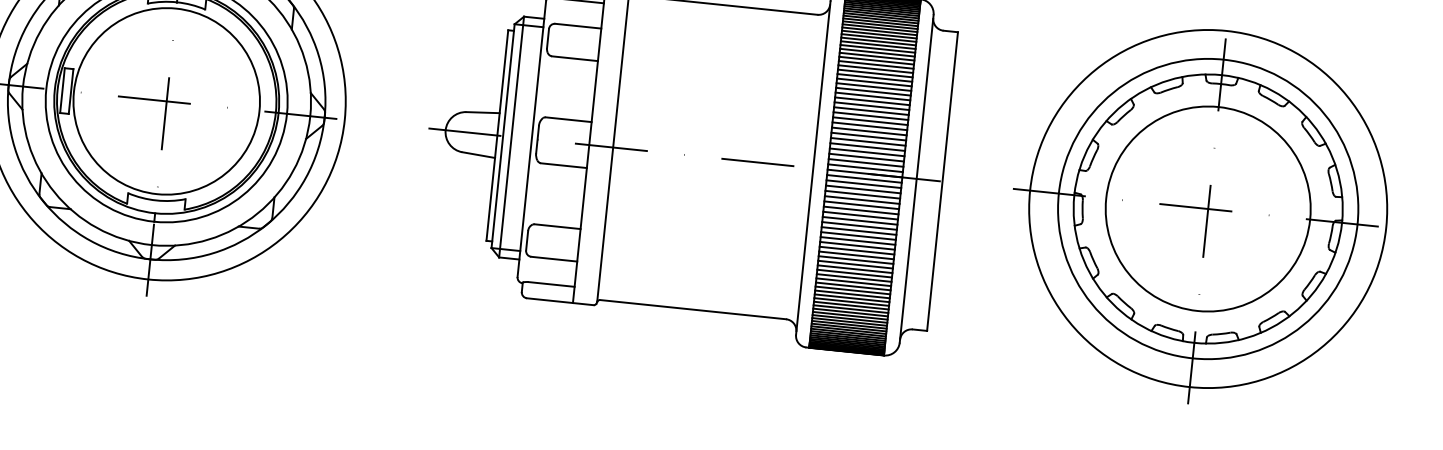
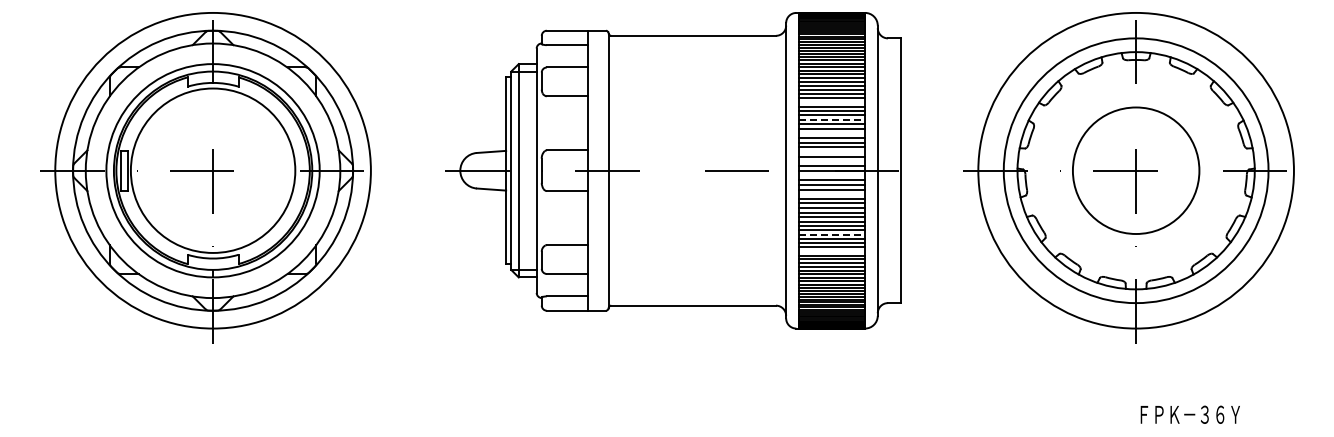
line: (872, 96) -> (831, 102), removed
line: (871, 115) -> (832, 119), solid -> dashed
line: (868, 131) -> (831, 133), removed
line: (866, 151) -> (831, 151), removed
line: (865, 163) -> (831, 161), removed
line: (863, 178) -> (831, 175), removed
line: (861, 200) -> (831, 194), removed
circle: (1207, 208) -> (1135, 170), size x0.7
line: (858, 245) -> (832, 234), solid -> dashed
line: (855, 264) -> (831, 251), removed

